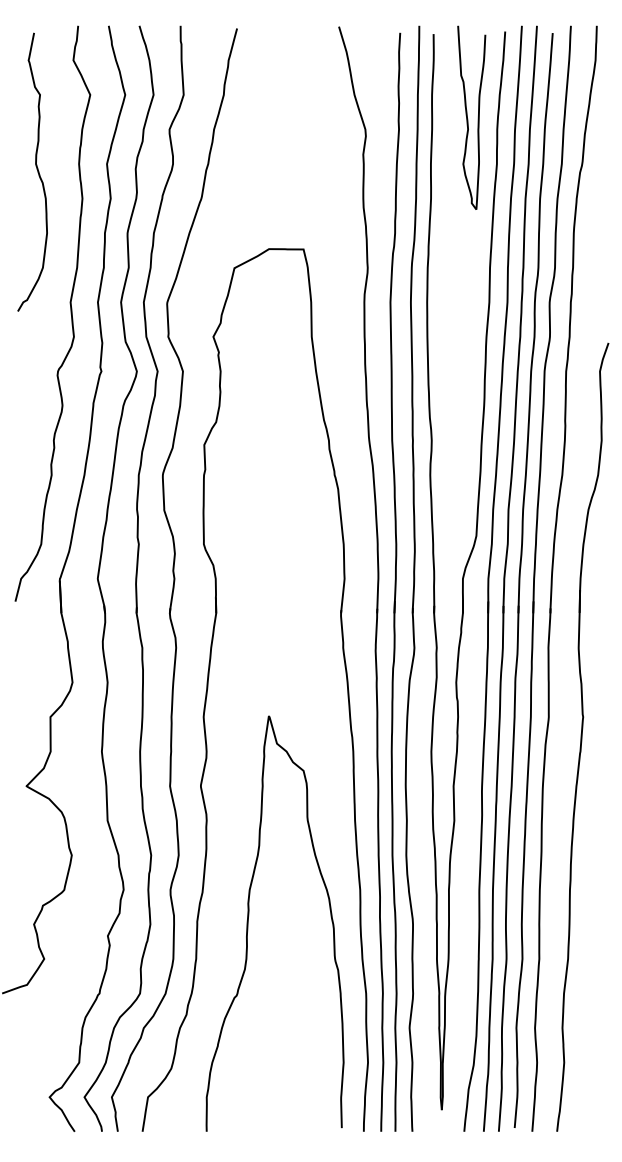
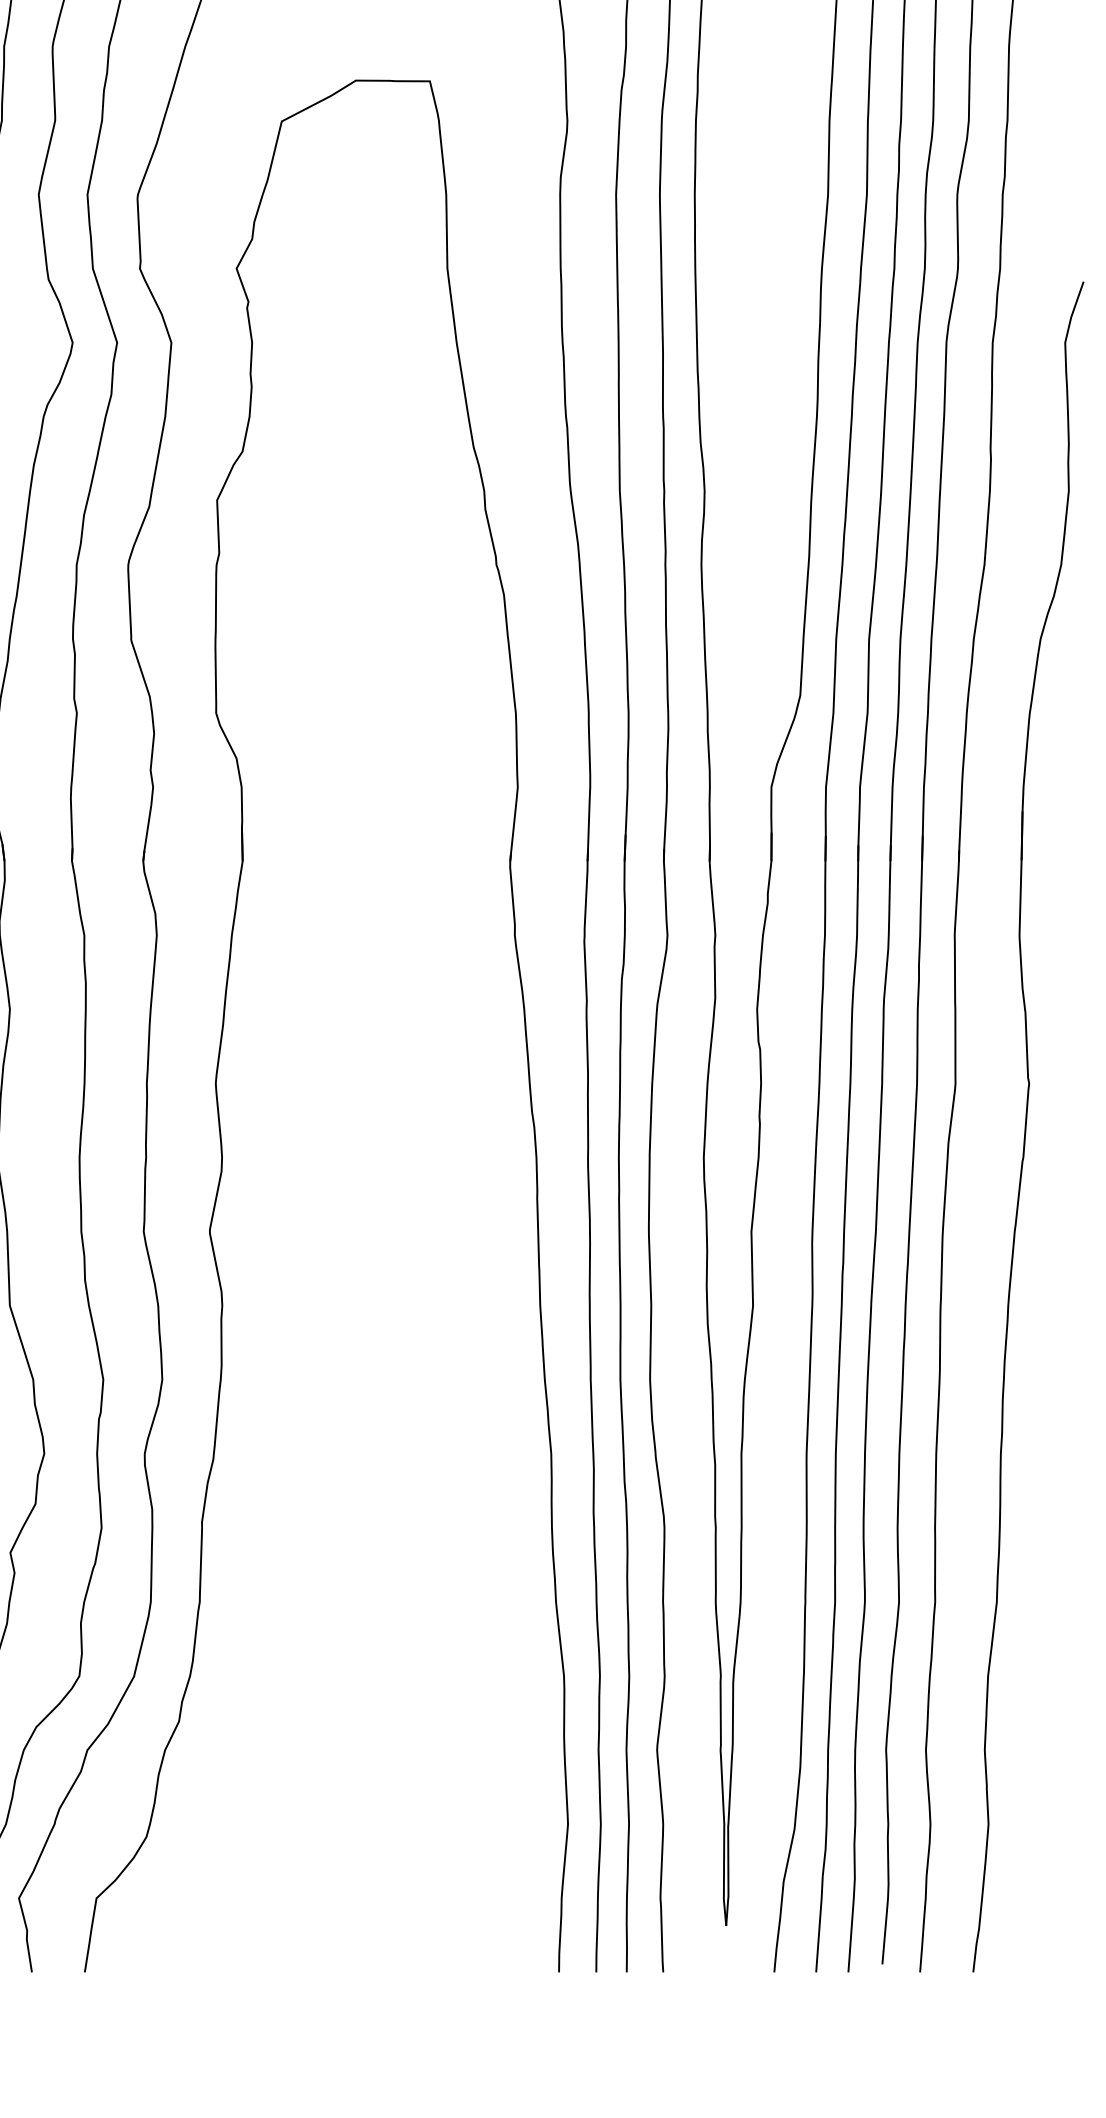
curve: (249, 916) -> (313, 1510), removed

